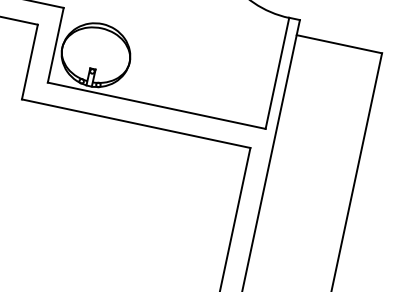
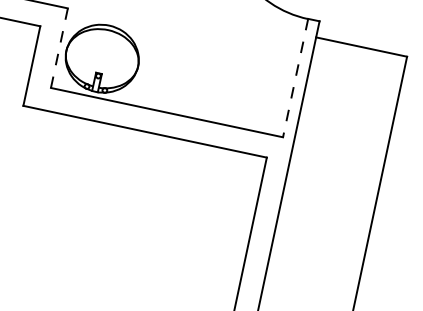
line: (55, 45) -> (59, 48), solid -> dashed
line: (277, 73) -> (295, 78), solid -> dashed

